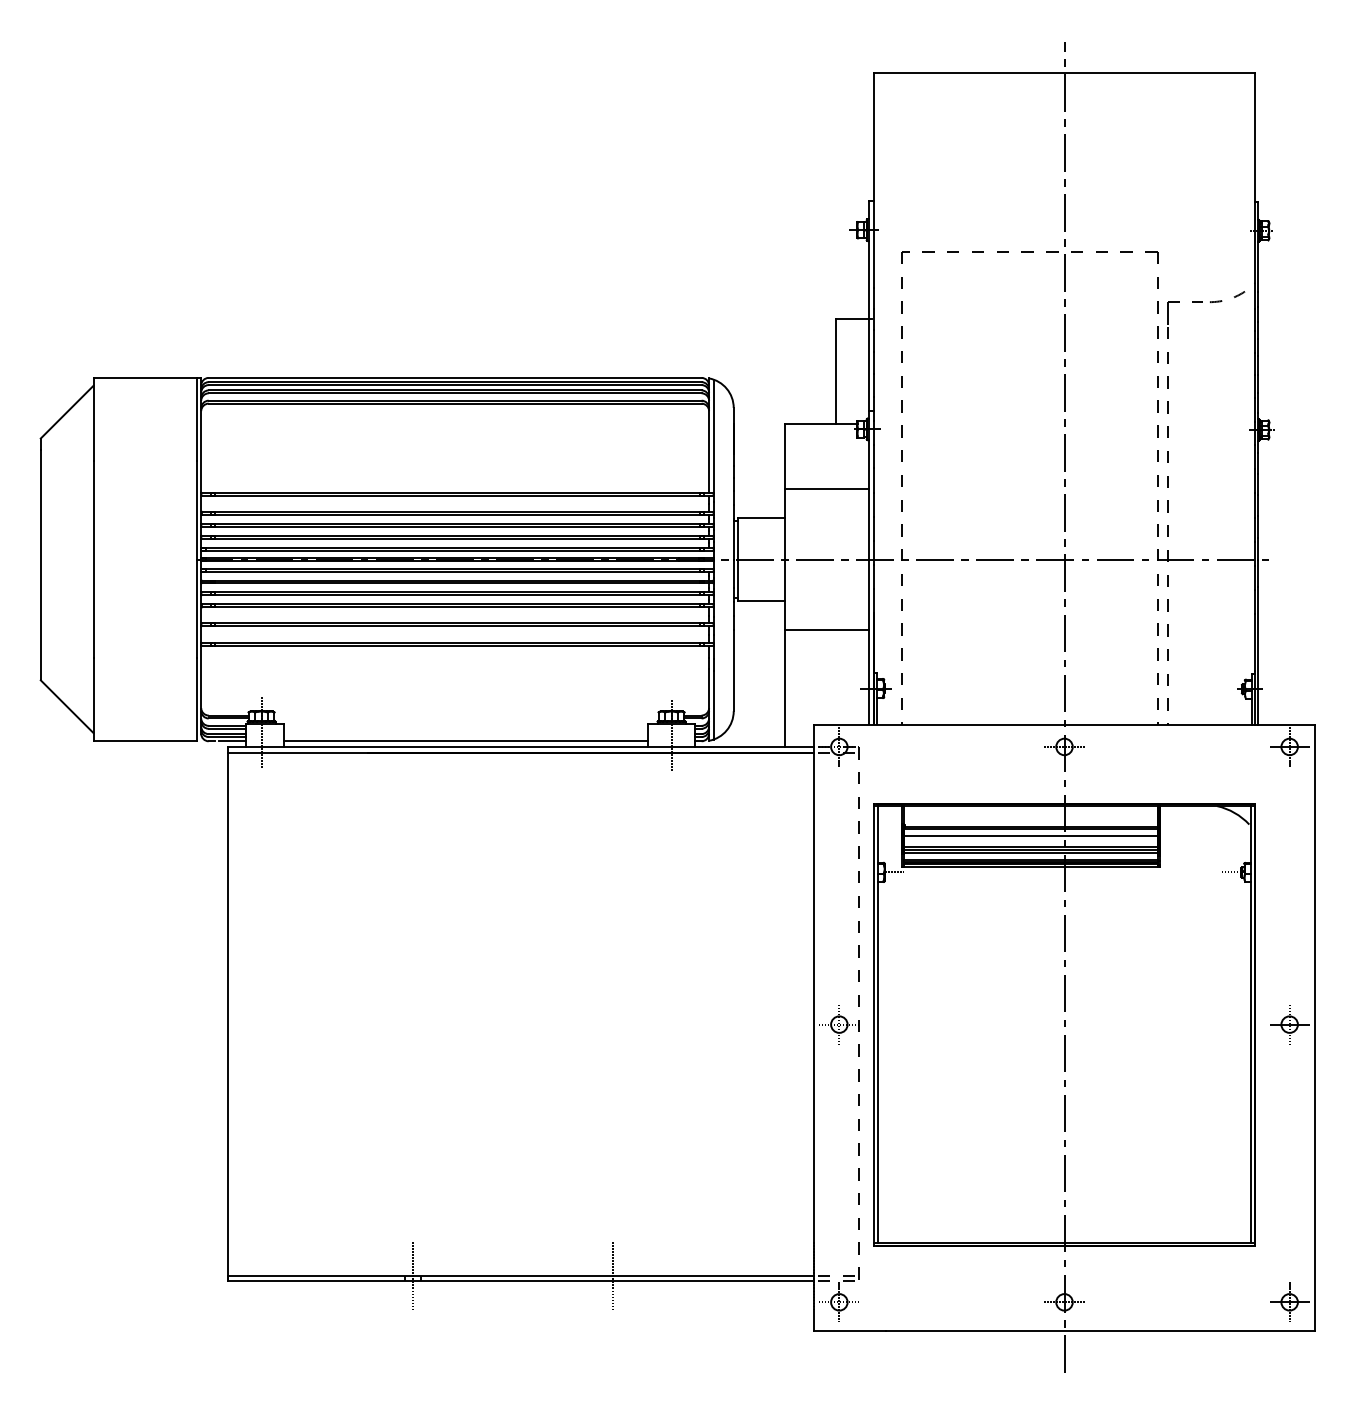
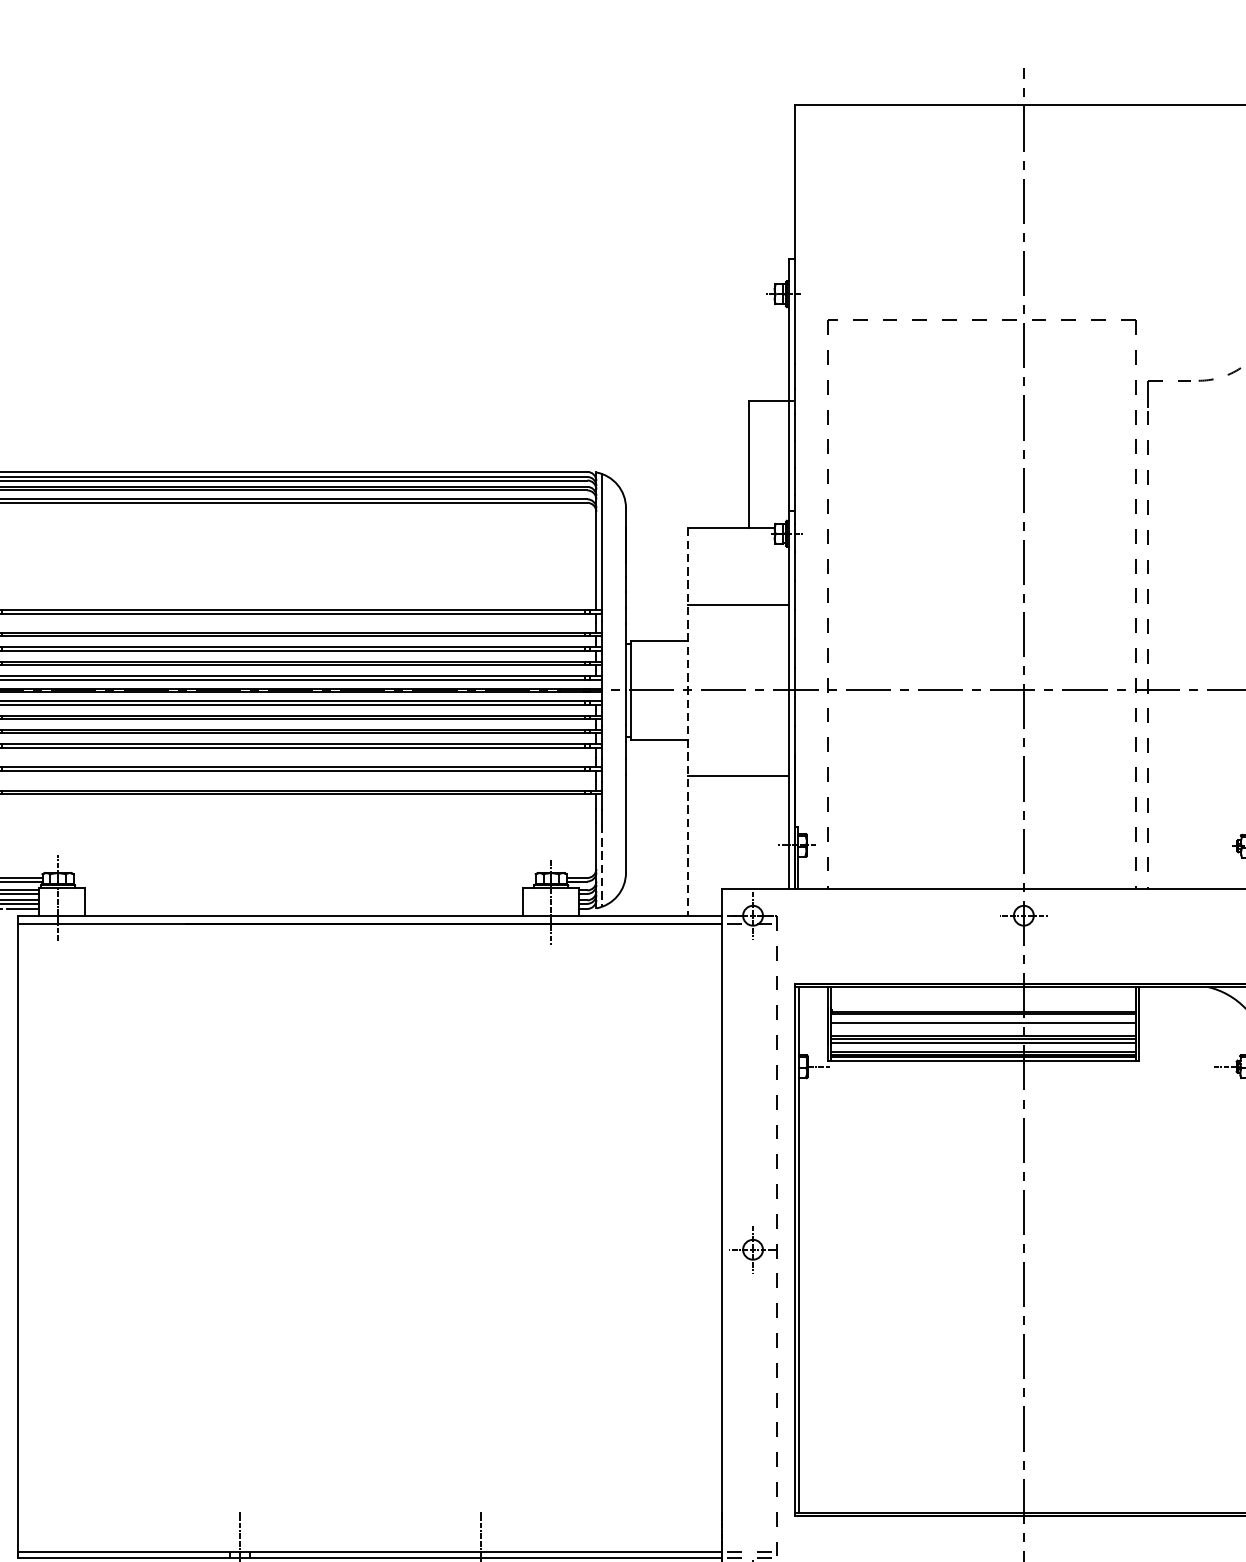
line: (785, 586) -> (688, 722), solid -> dashed
line: (713, 706) -> (601, 867), solid -> dashed
line: (465, 741) -> (303, 909), removed

